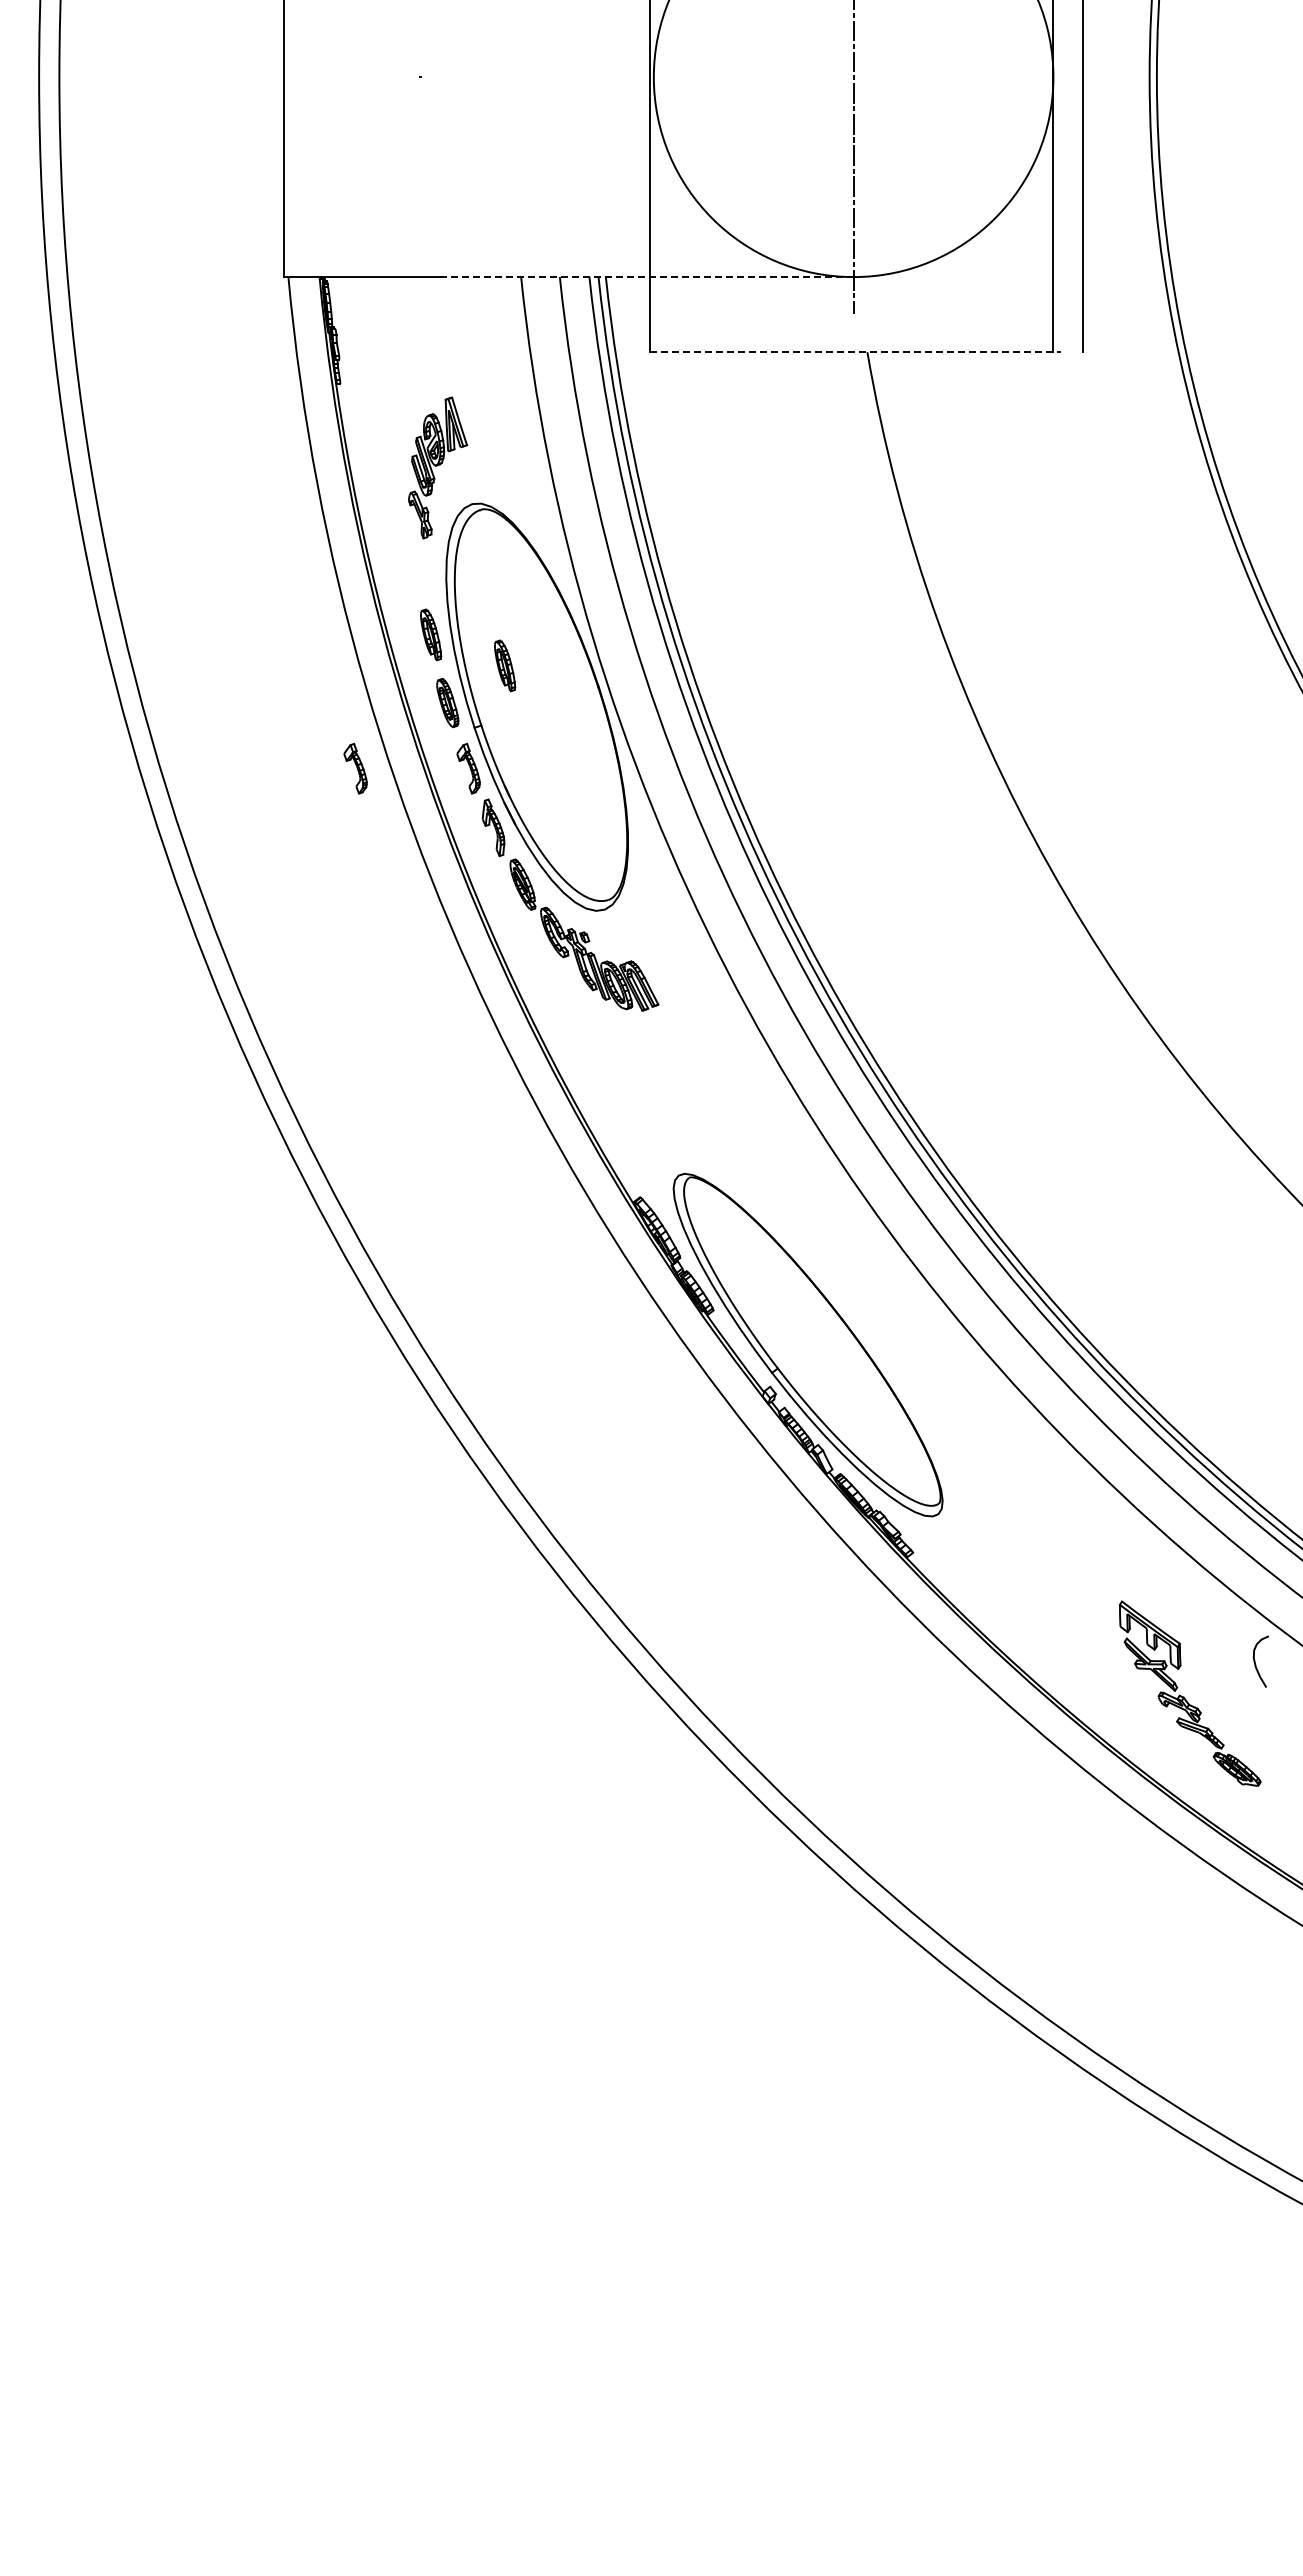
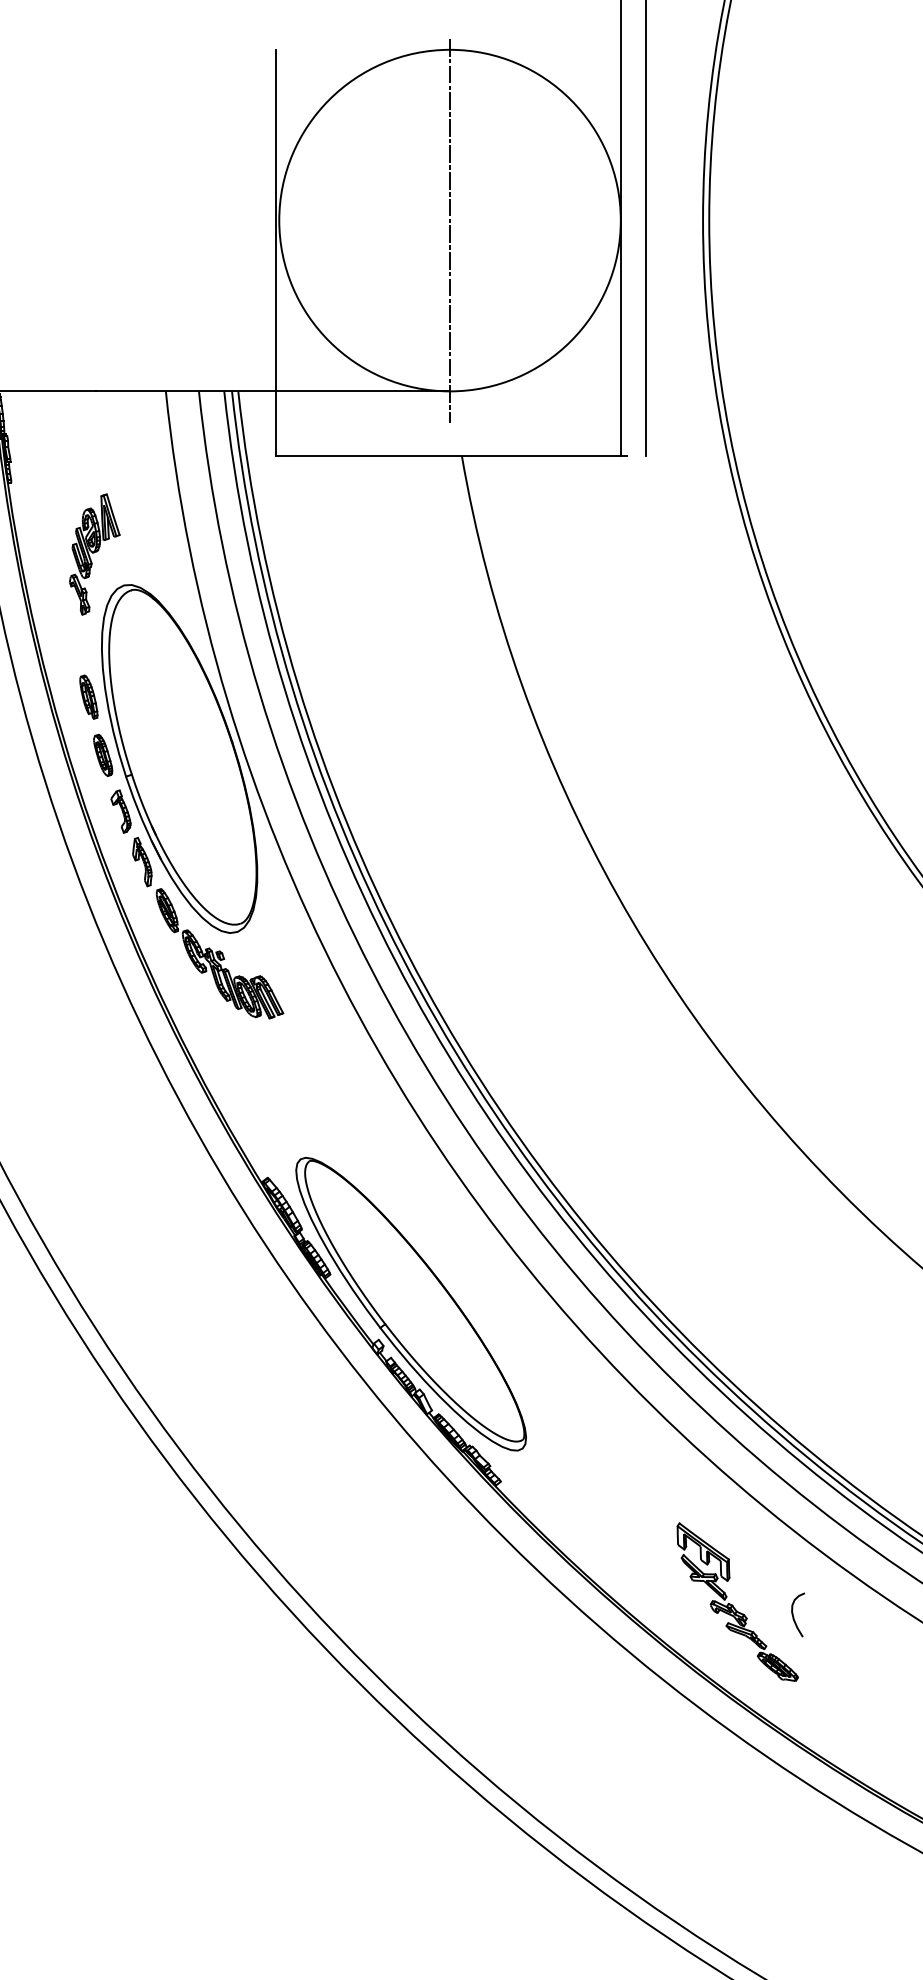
line: (647, 277) -> (273, 391), dashed -> solid
line: (856, 352) -> (452, 455), dashed -> solid
part: (505, 665) -> (152, 723), removed
part: (355, 768) -> (24, 811), removed
curve: (1255, 1661) -> (793, 1614), moved

